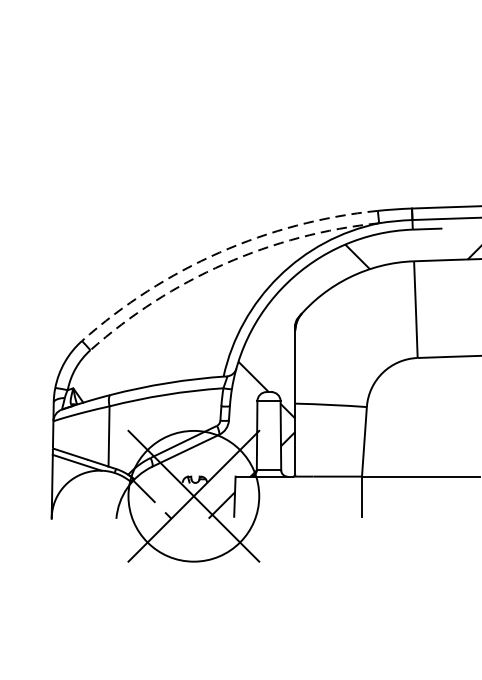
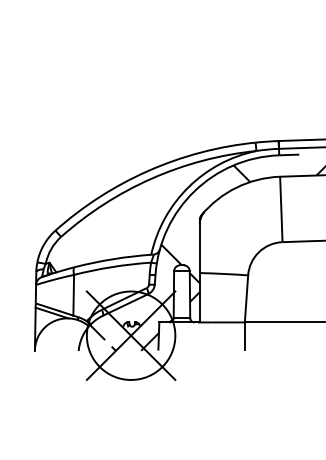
arc: (219, 252) -> (148, 170), dashed -> solid
arc: (225, 263) -> (152, 178), dashed -> solid

